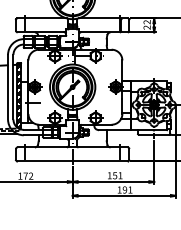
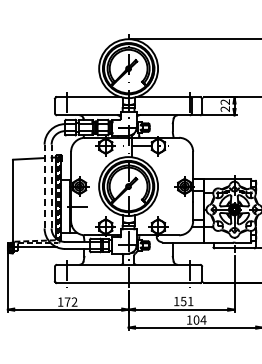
line: (7, 87) -> (44, 186), solid -> dashed
line: (13, 87) -> (51, 186), solid -> dashed
text: (127, 189) -> (199, 319), 191 -> 104

